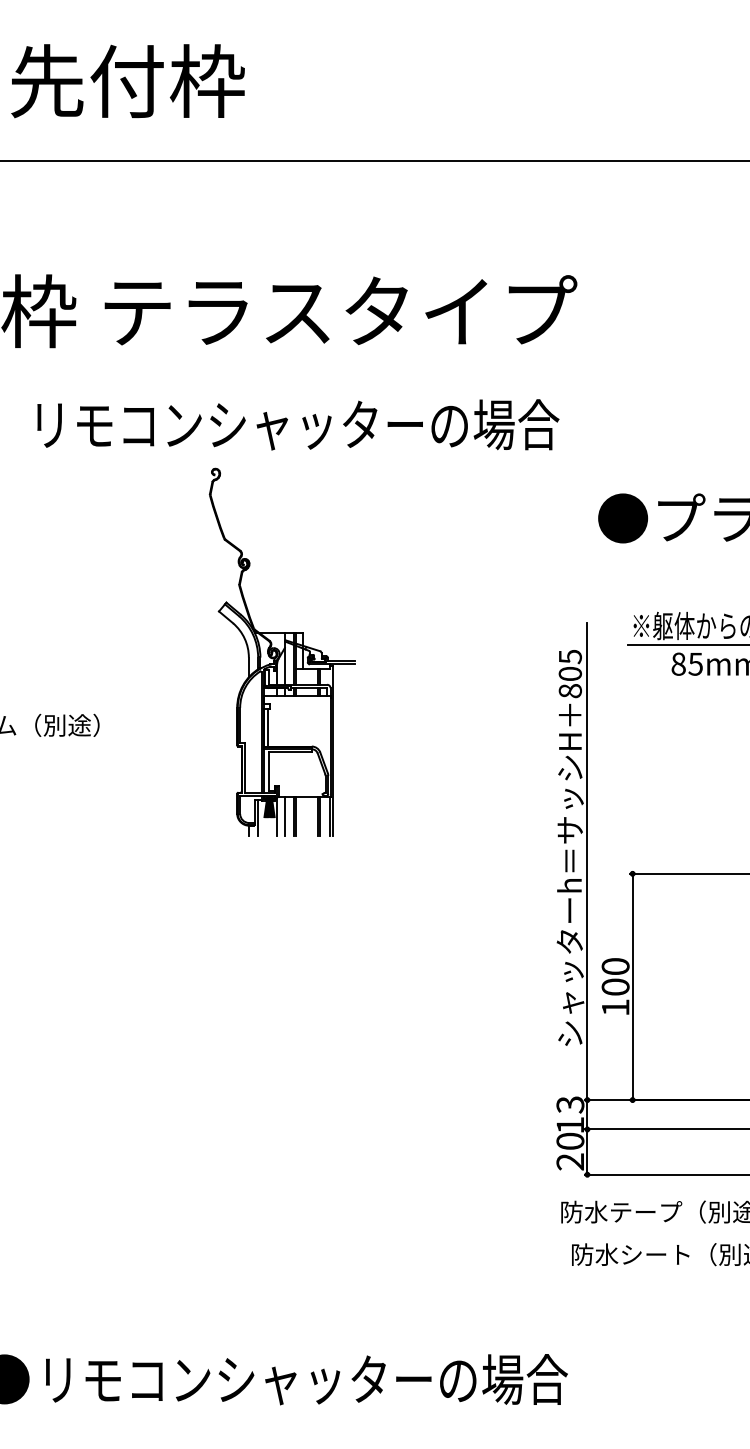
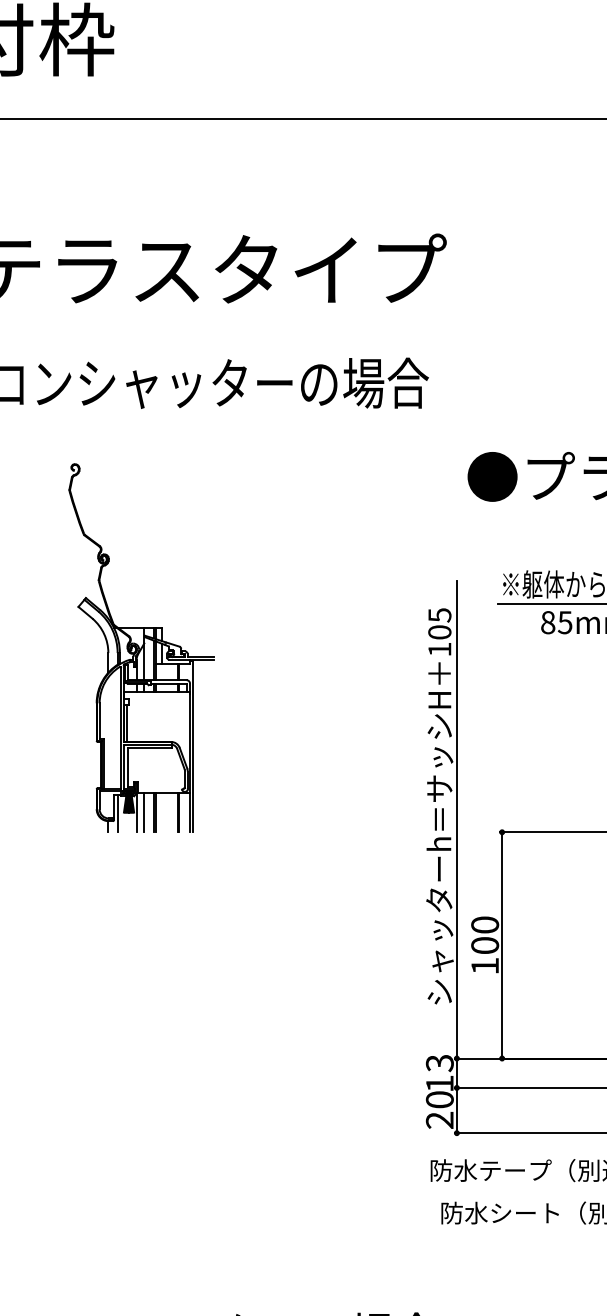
part: (281, 651) -> (140, 646), moved
text: (569, 691) -> (438, 649), 805 -> 105

